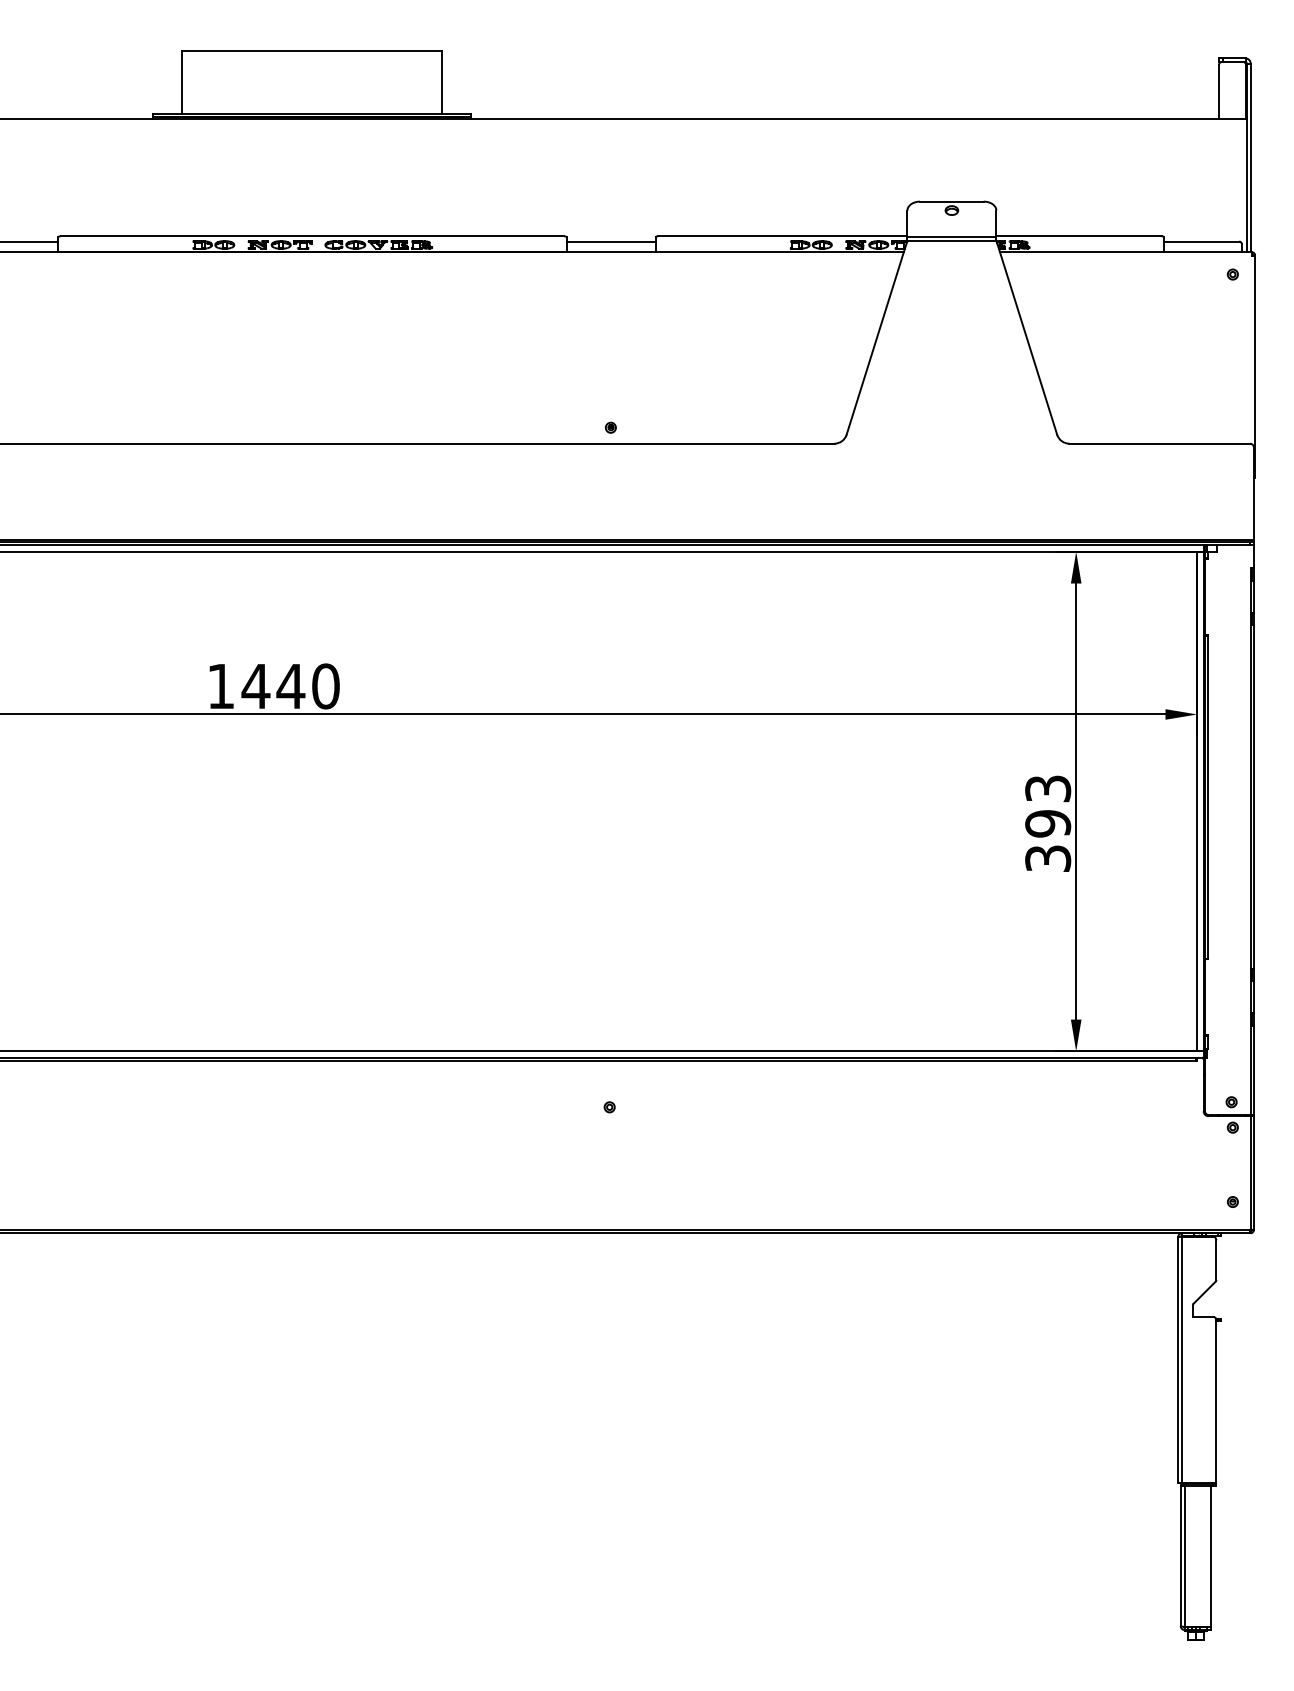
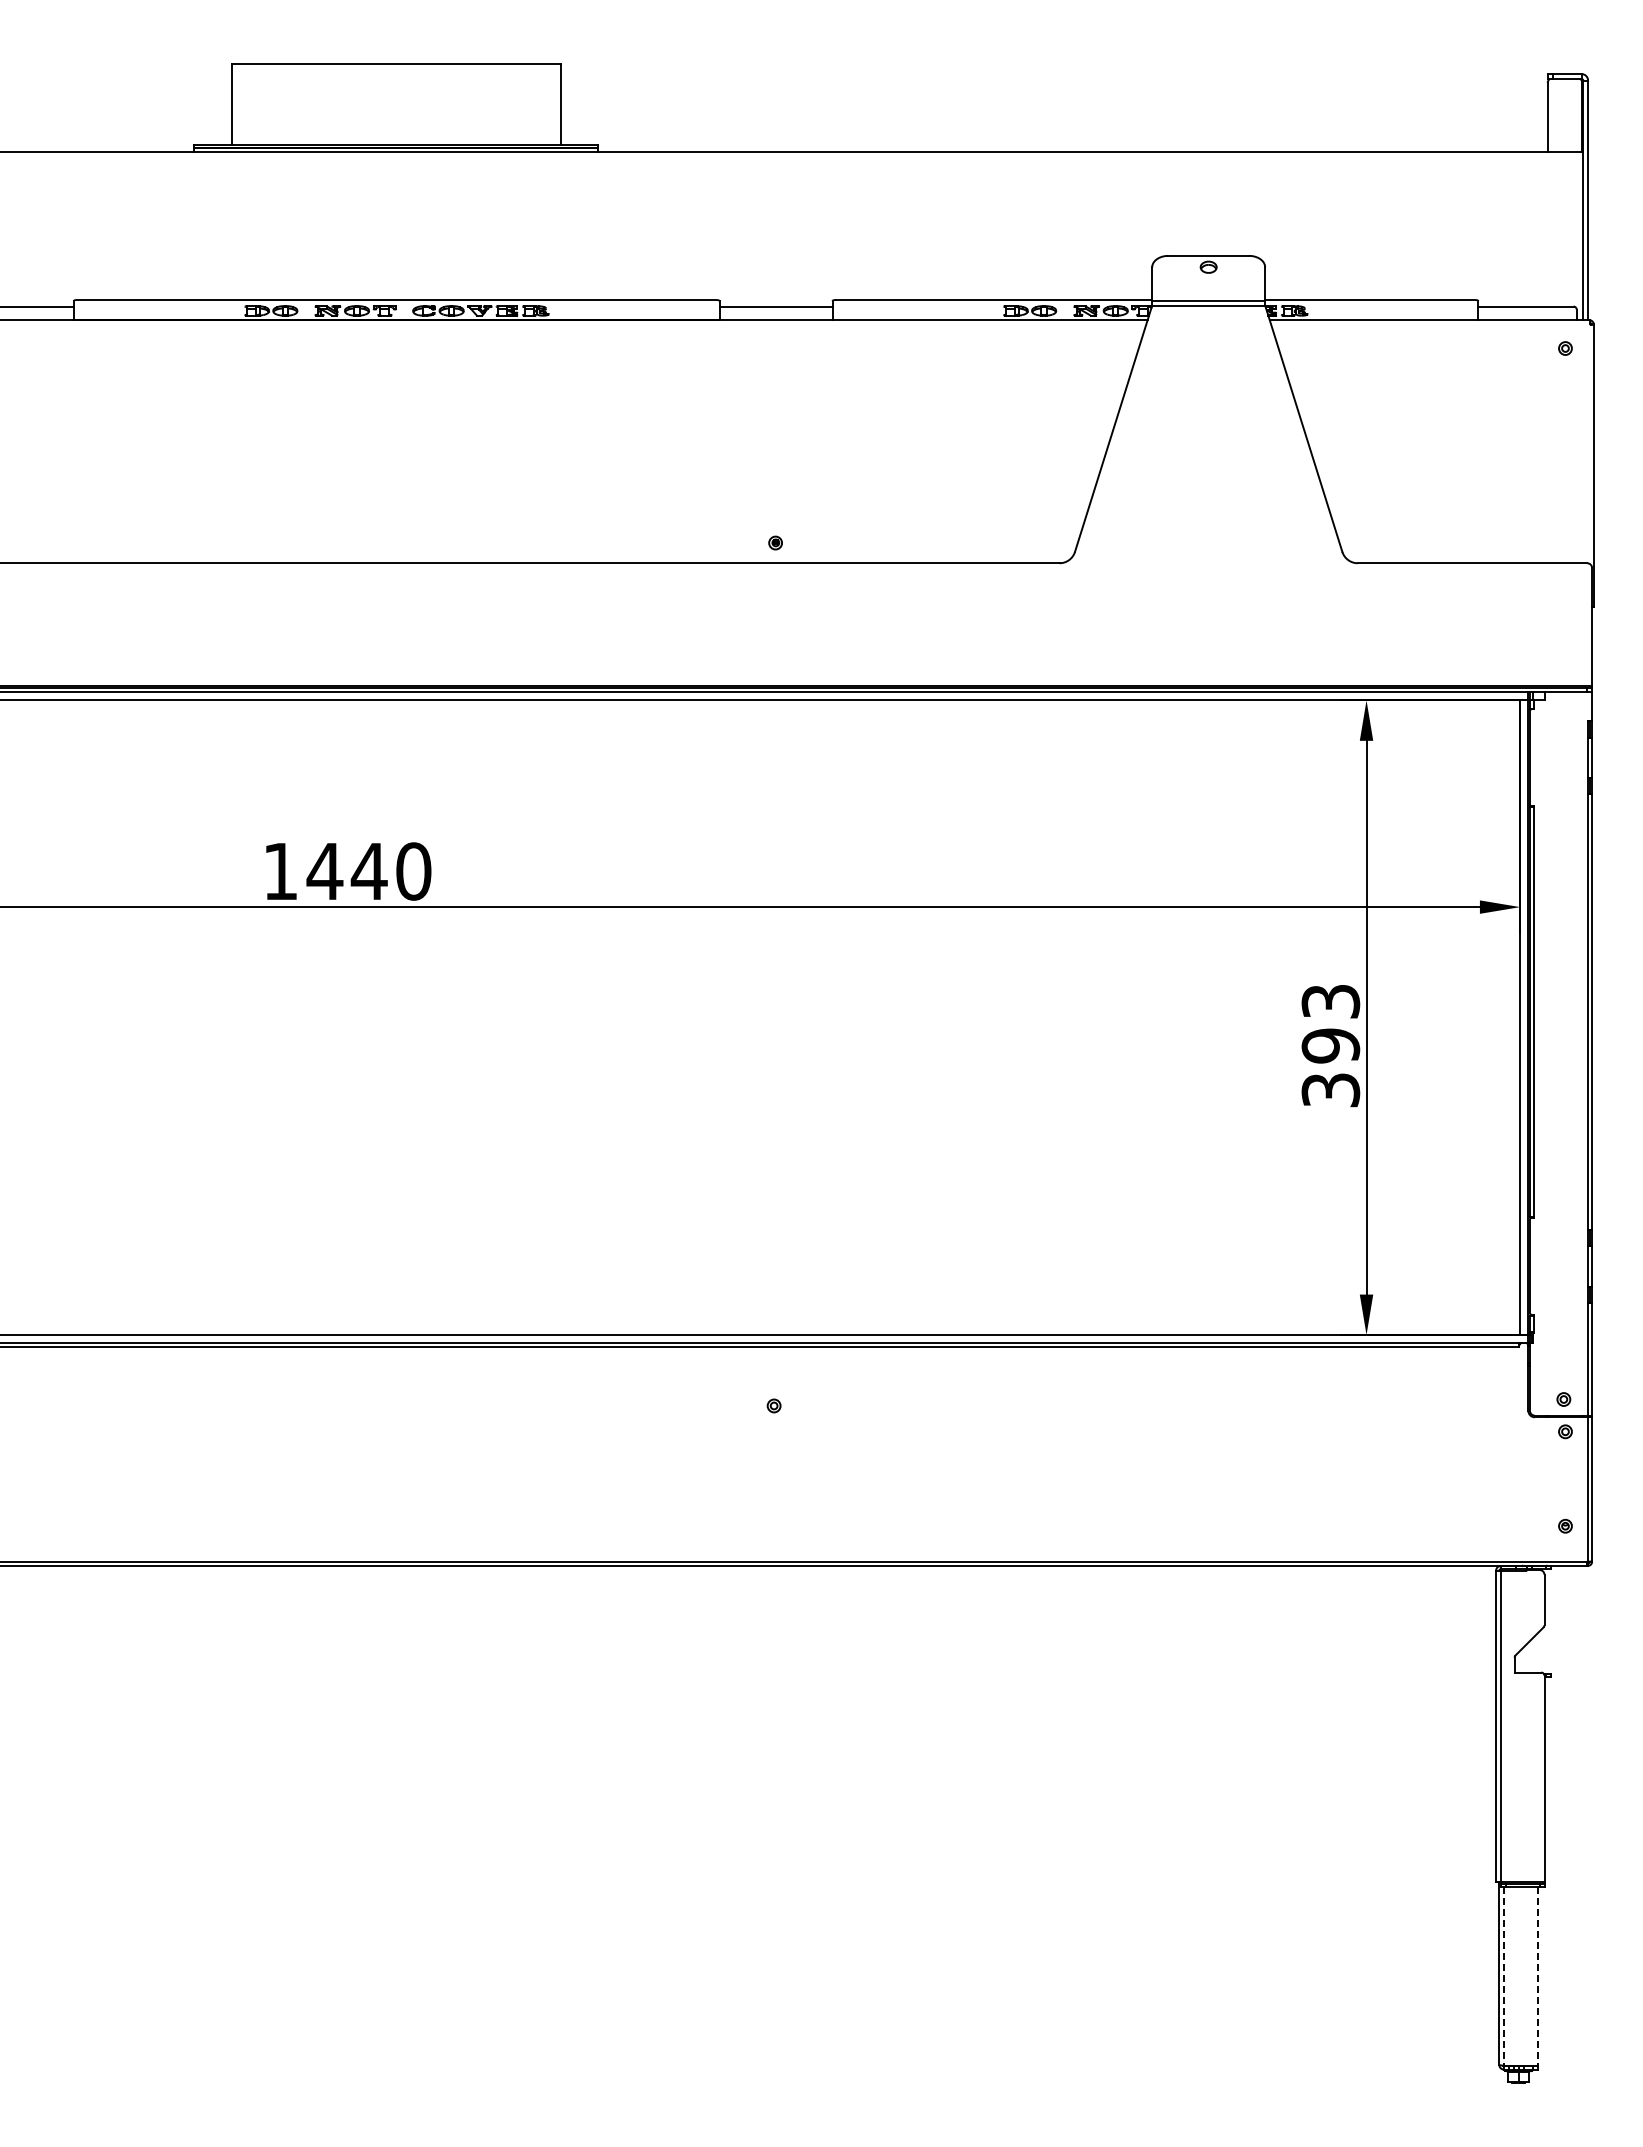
line: (1184, 1557) -> (1504, 1977), solid -> dashed
line: (1211, 1557) -> (1538, 1977), solid -> dashed

